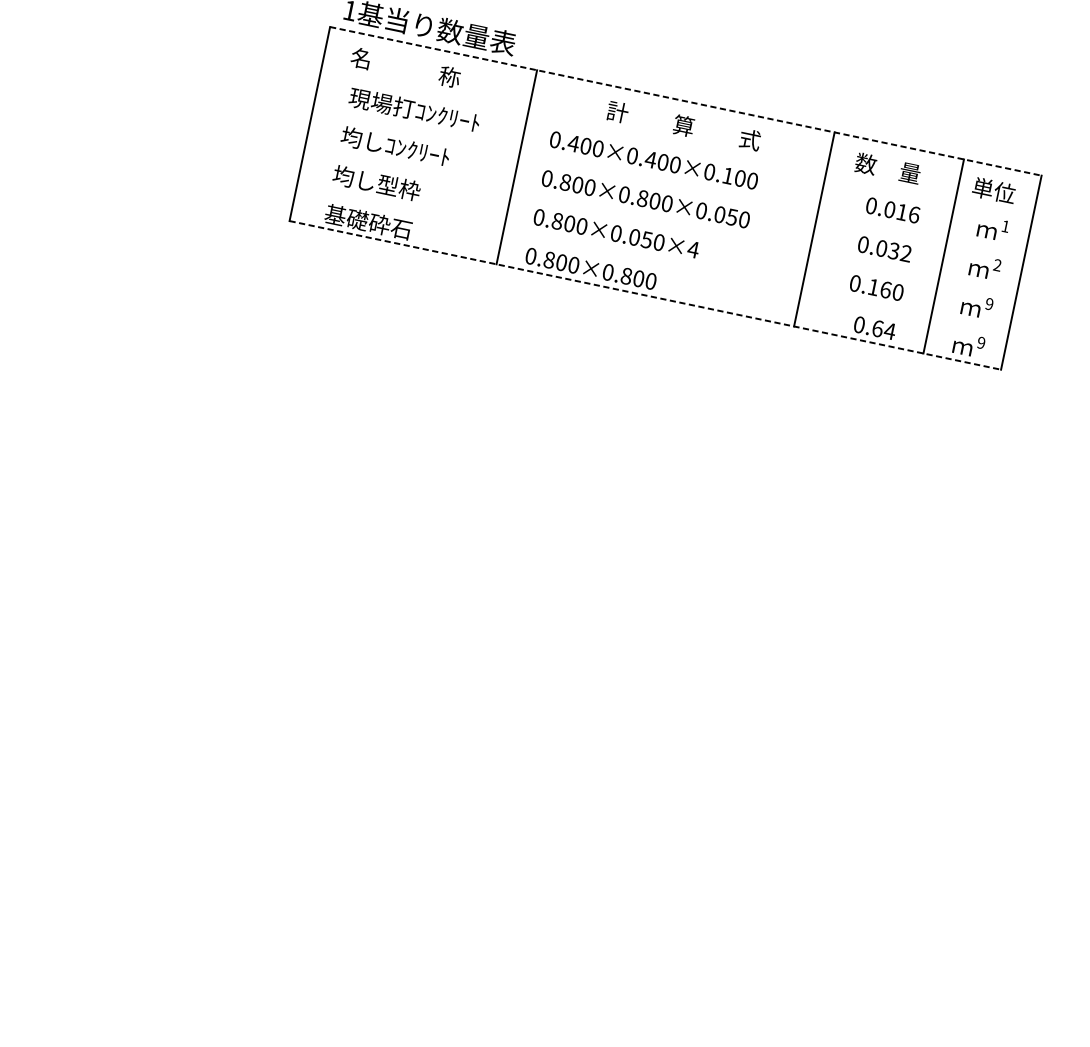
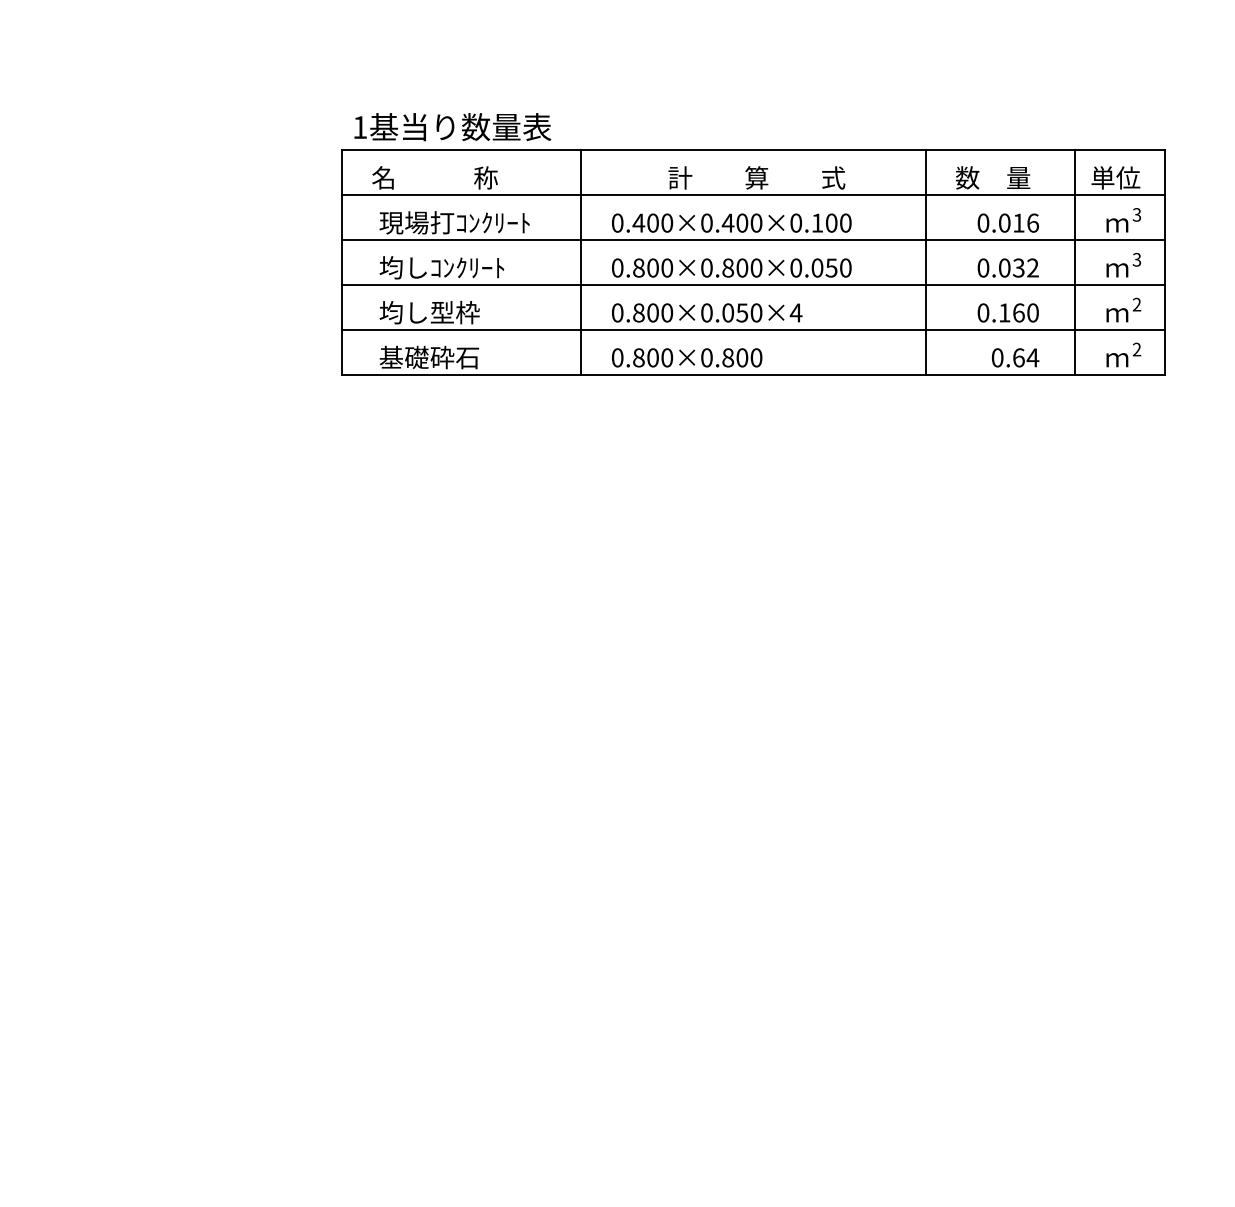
line: (685, 101) -> (753, 150), dashed -> solid
line: (677, 140) -> (753, 195), added
line: (669, 179) -> (753, 240), added
line: (661, 217) -> (753, 284), added
text: (1005, 226) -> (1136, 214), 1 -> 3
line: (653, 256) -> (753, 329), added
text: (997, 264) -> (1136, 259), 2 -> 3
line: (645, 295) -> (753, 374), dashed -> solid
text: (989, 303) -> (1136, 304), 9 -> 2
text: (980, 342) -> (1136, 349), 9 -> 2

